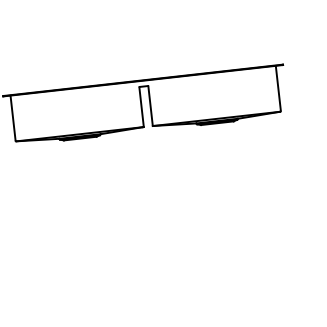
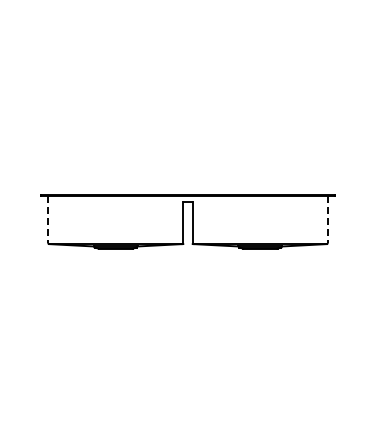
line: (278, 89) -> (327, 220), solid -> dashed
line: (13, 119) -> (48, 220), solid -> dashed

